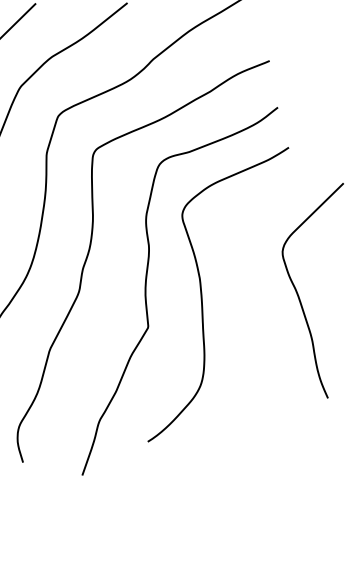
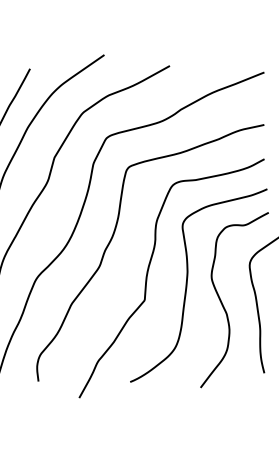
curve: (258, 317) -> (224, 306), added

